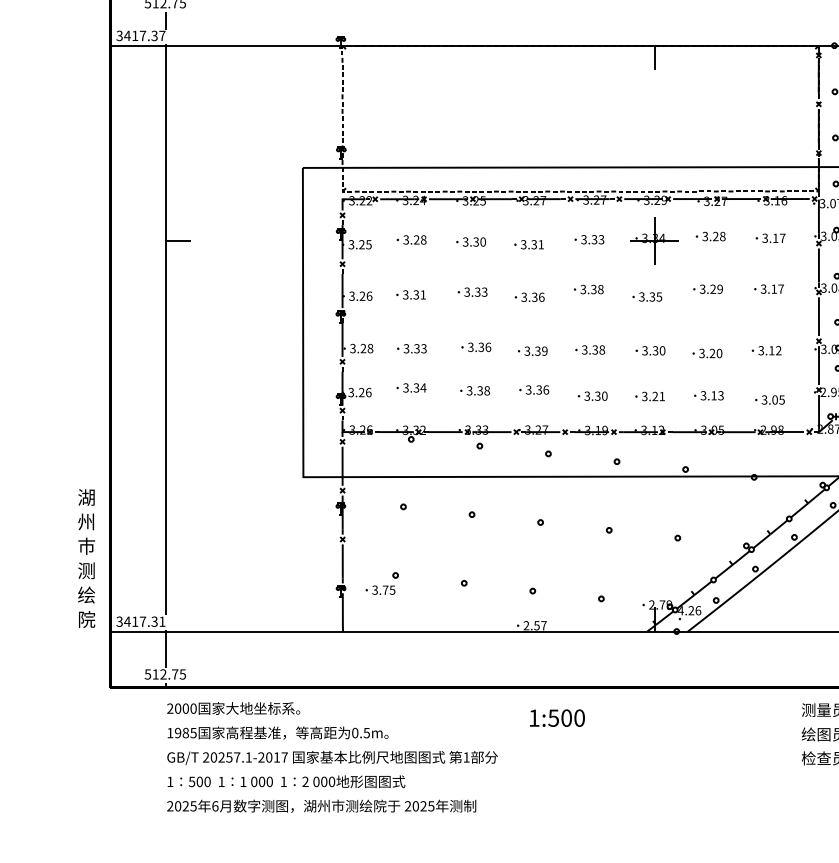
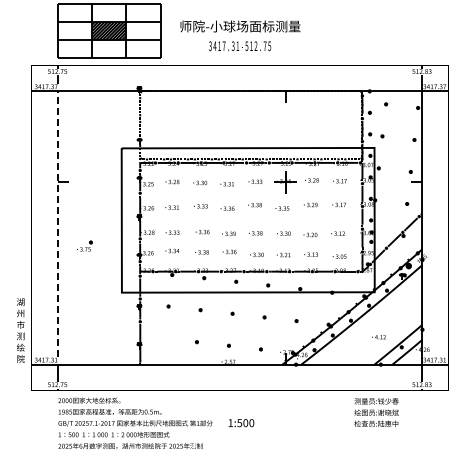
line: (167, 328) -> (58, 223), solid -> dashed
part: (381, 581) -> (84, 245), moved
text: (557, 719) -> (241, 423), moved

